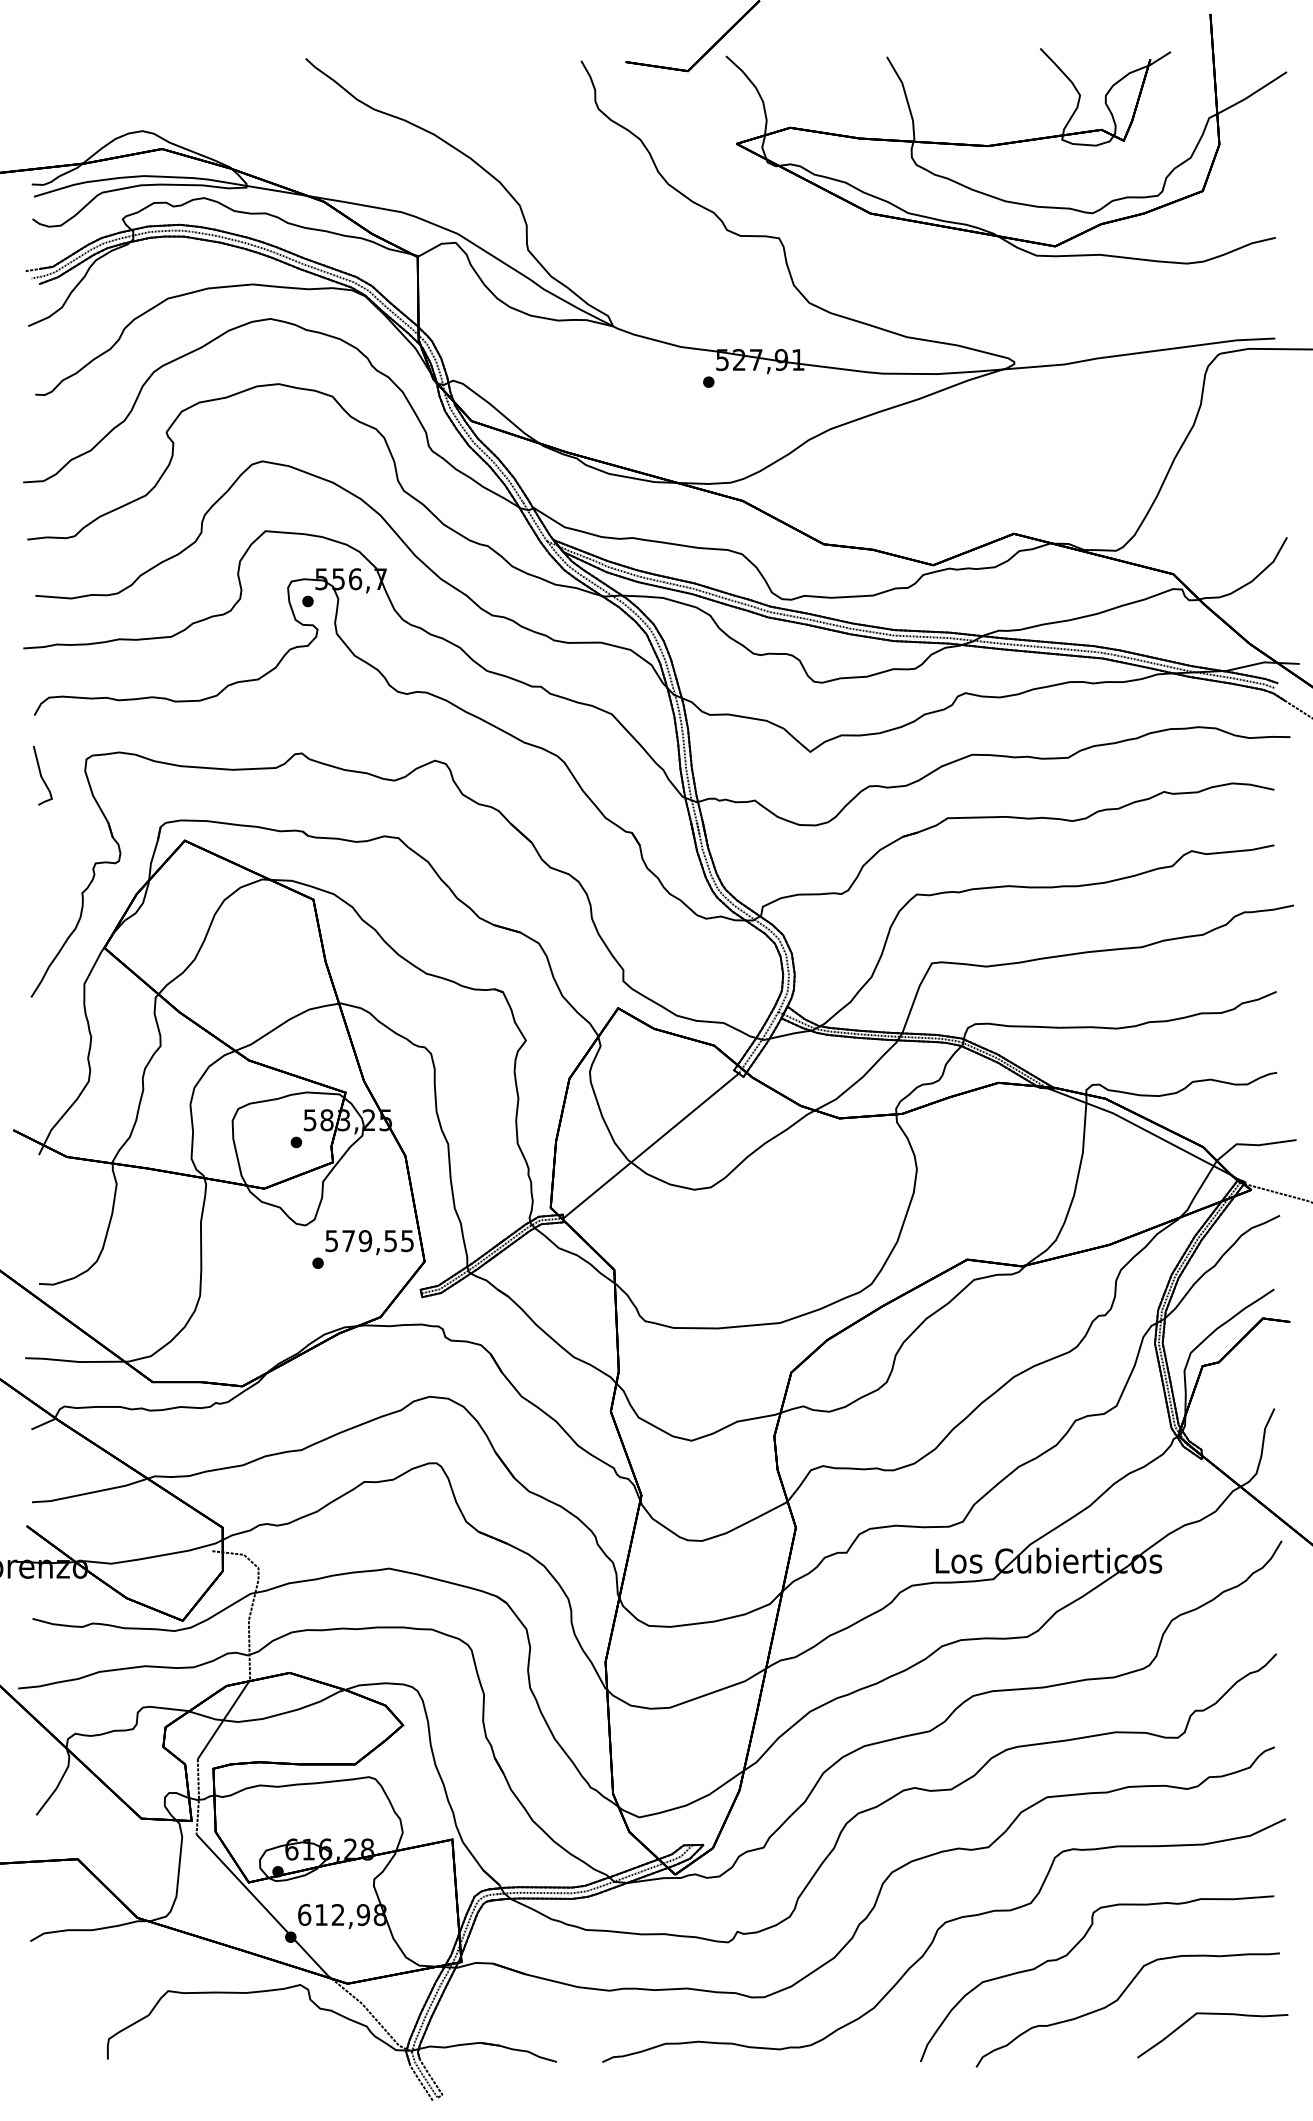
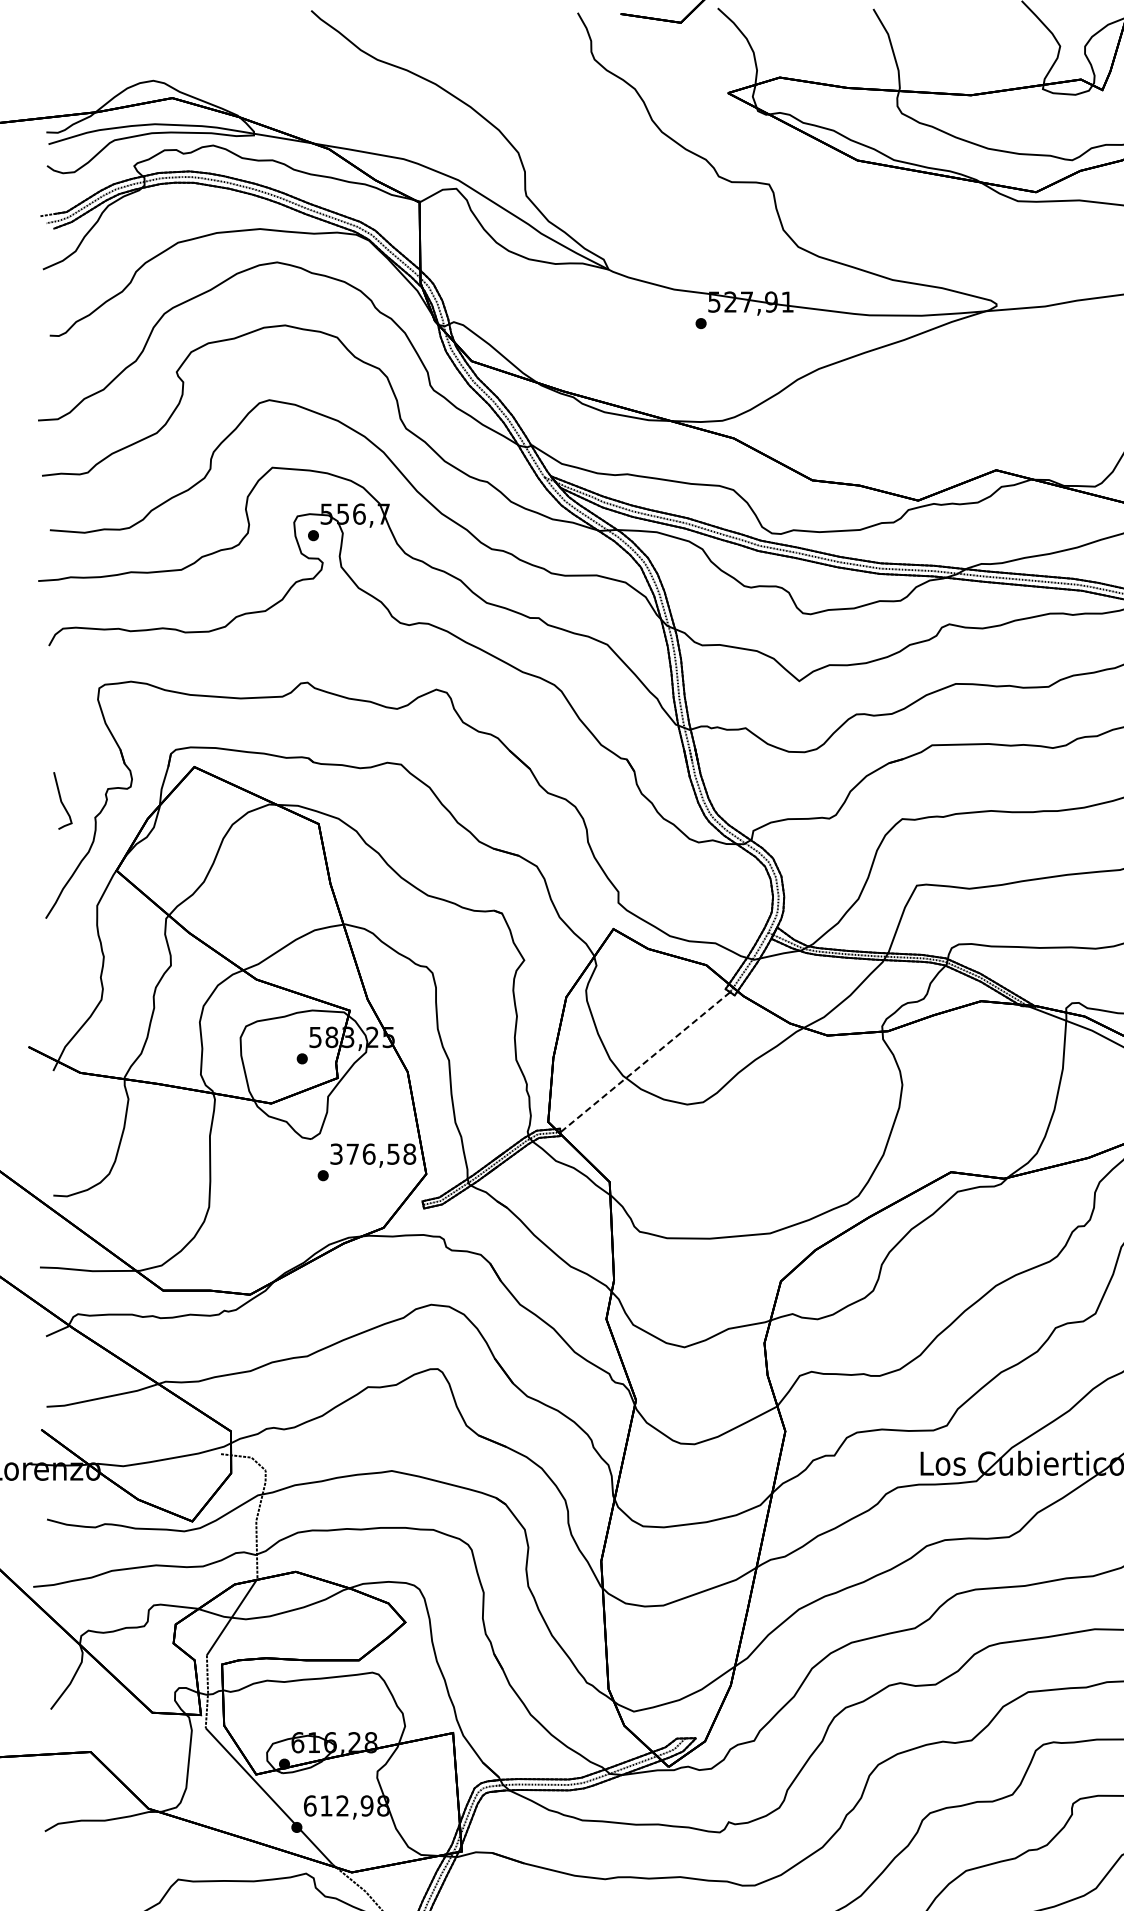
curve: (41, 775) -> (61, 800), moved
line: (651, 1146) -> (645, 1062), solid -> dashed
text: (370, 1241) -> (373, 1154), 579,55 -> 376,58

